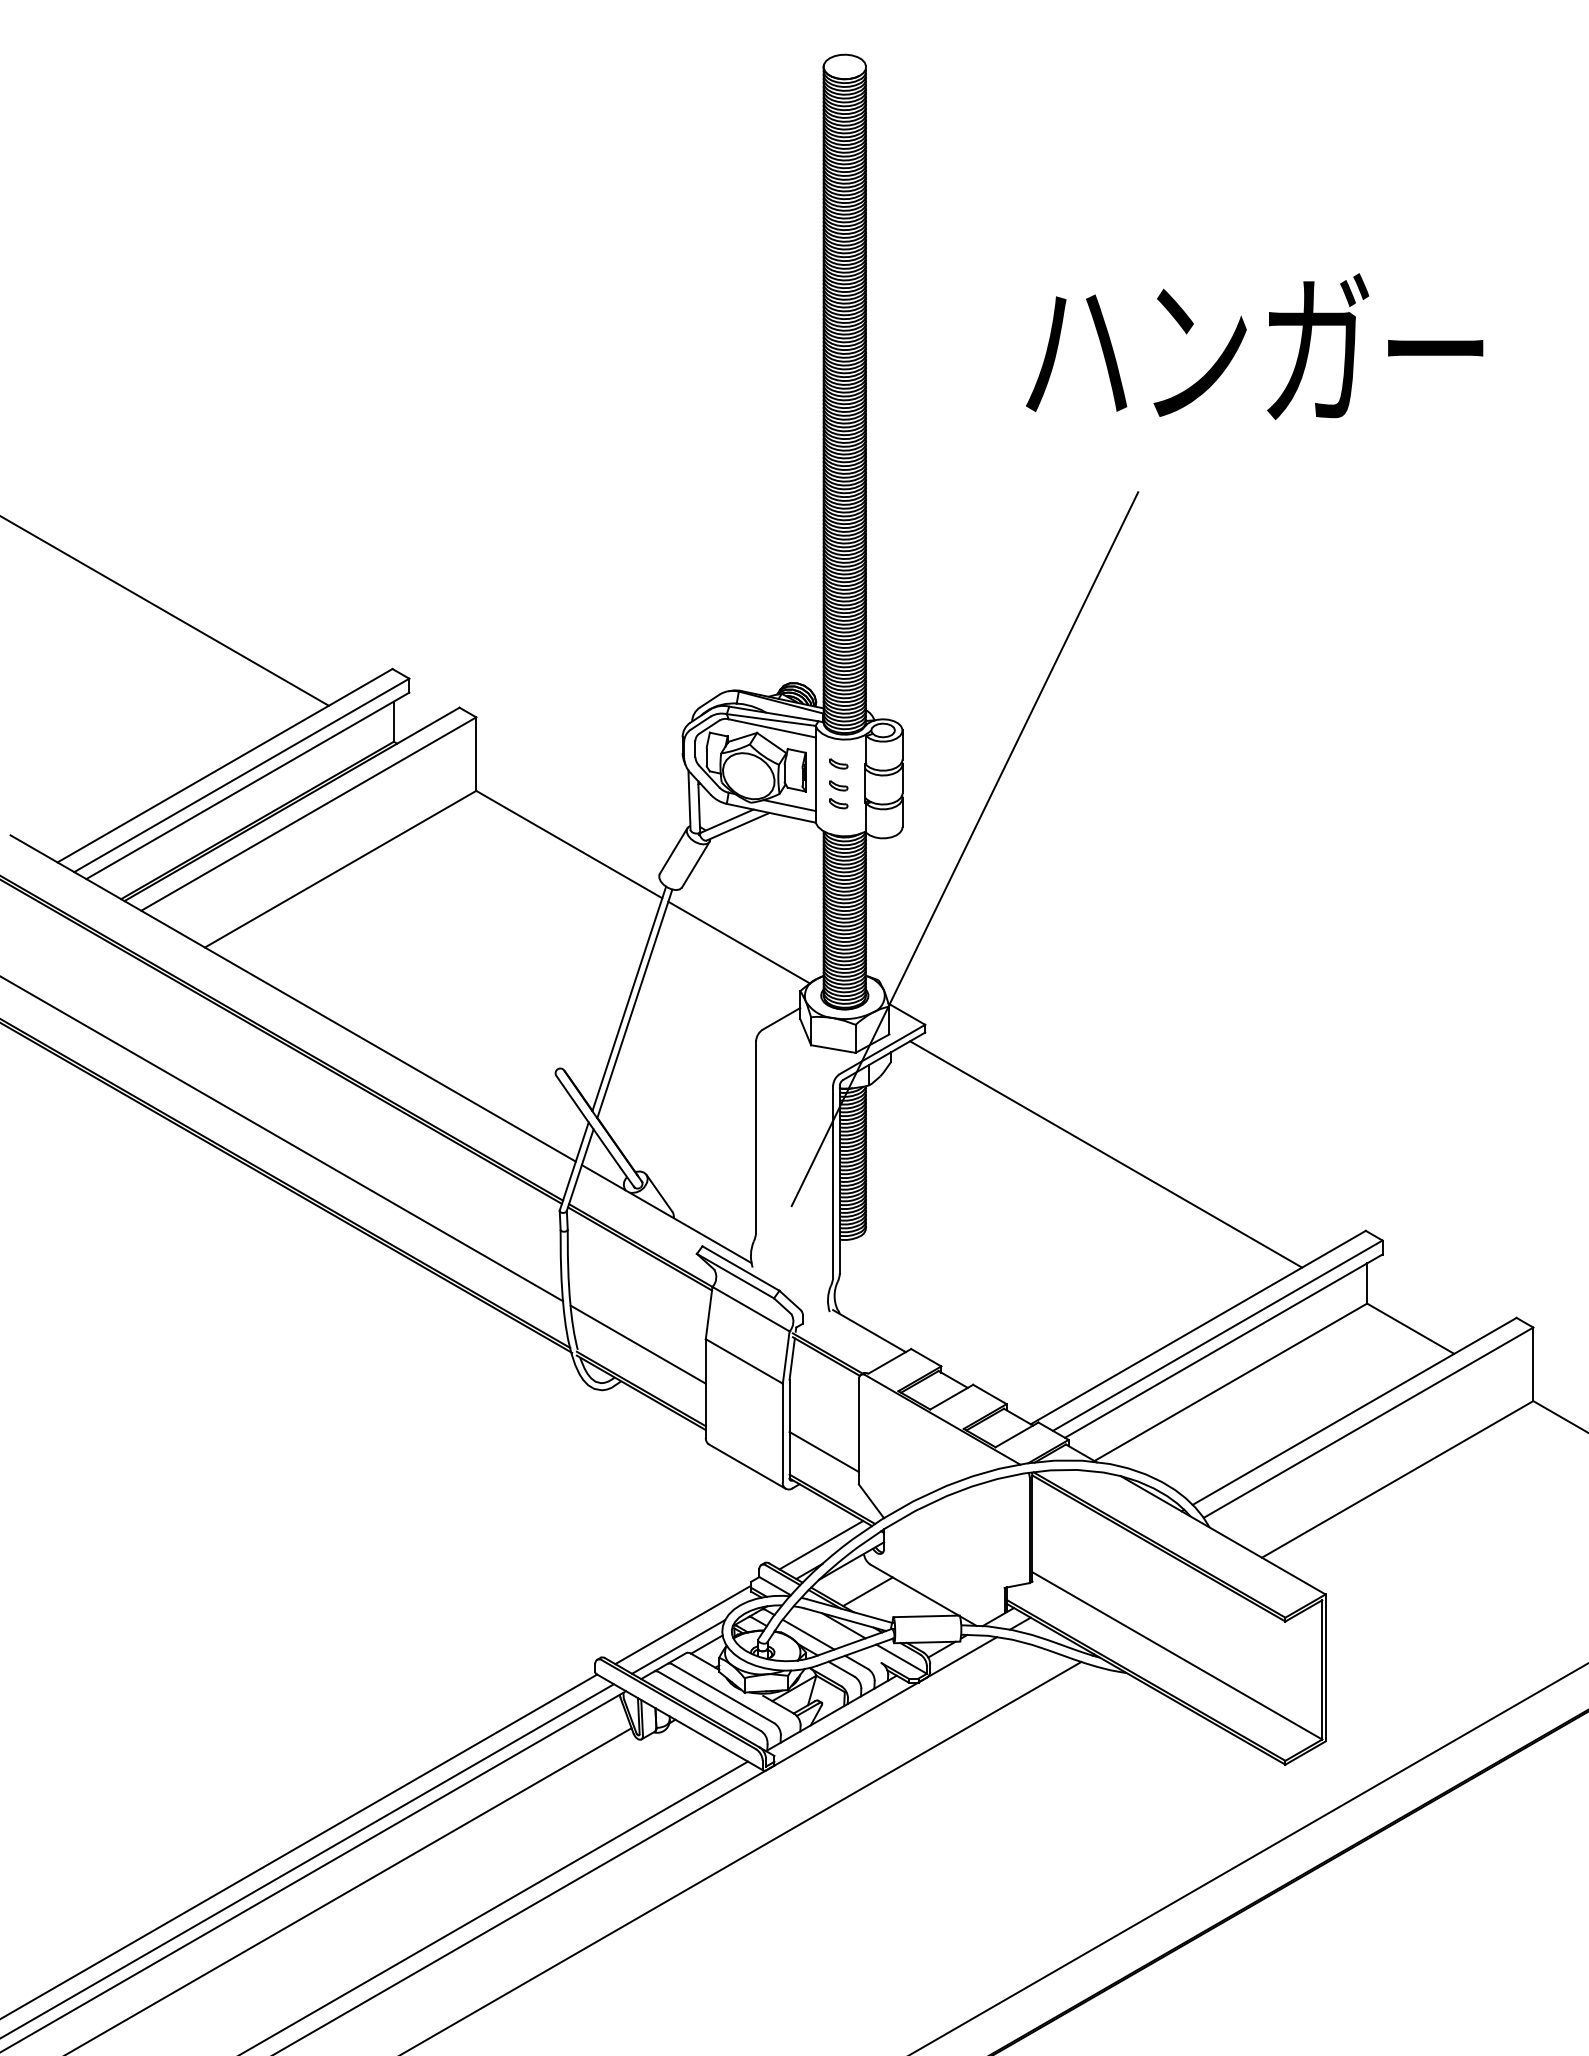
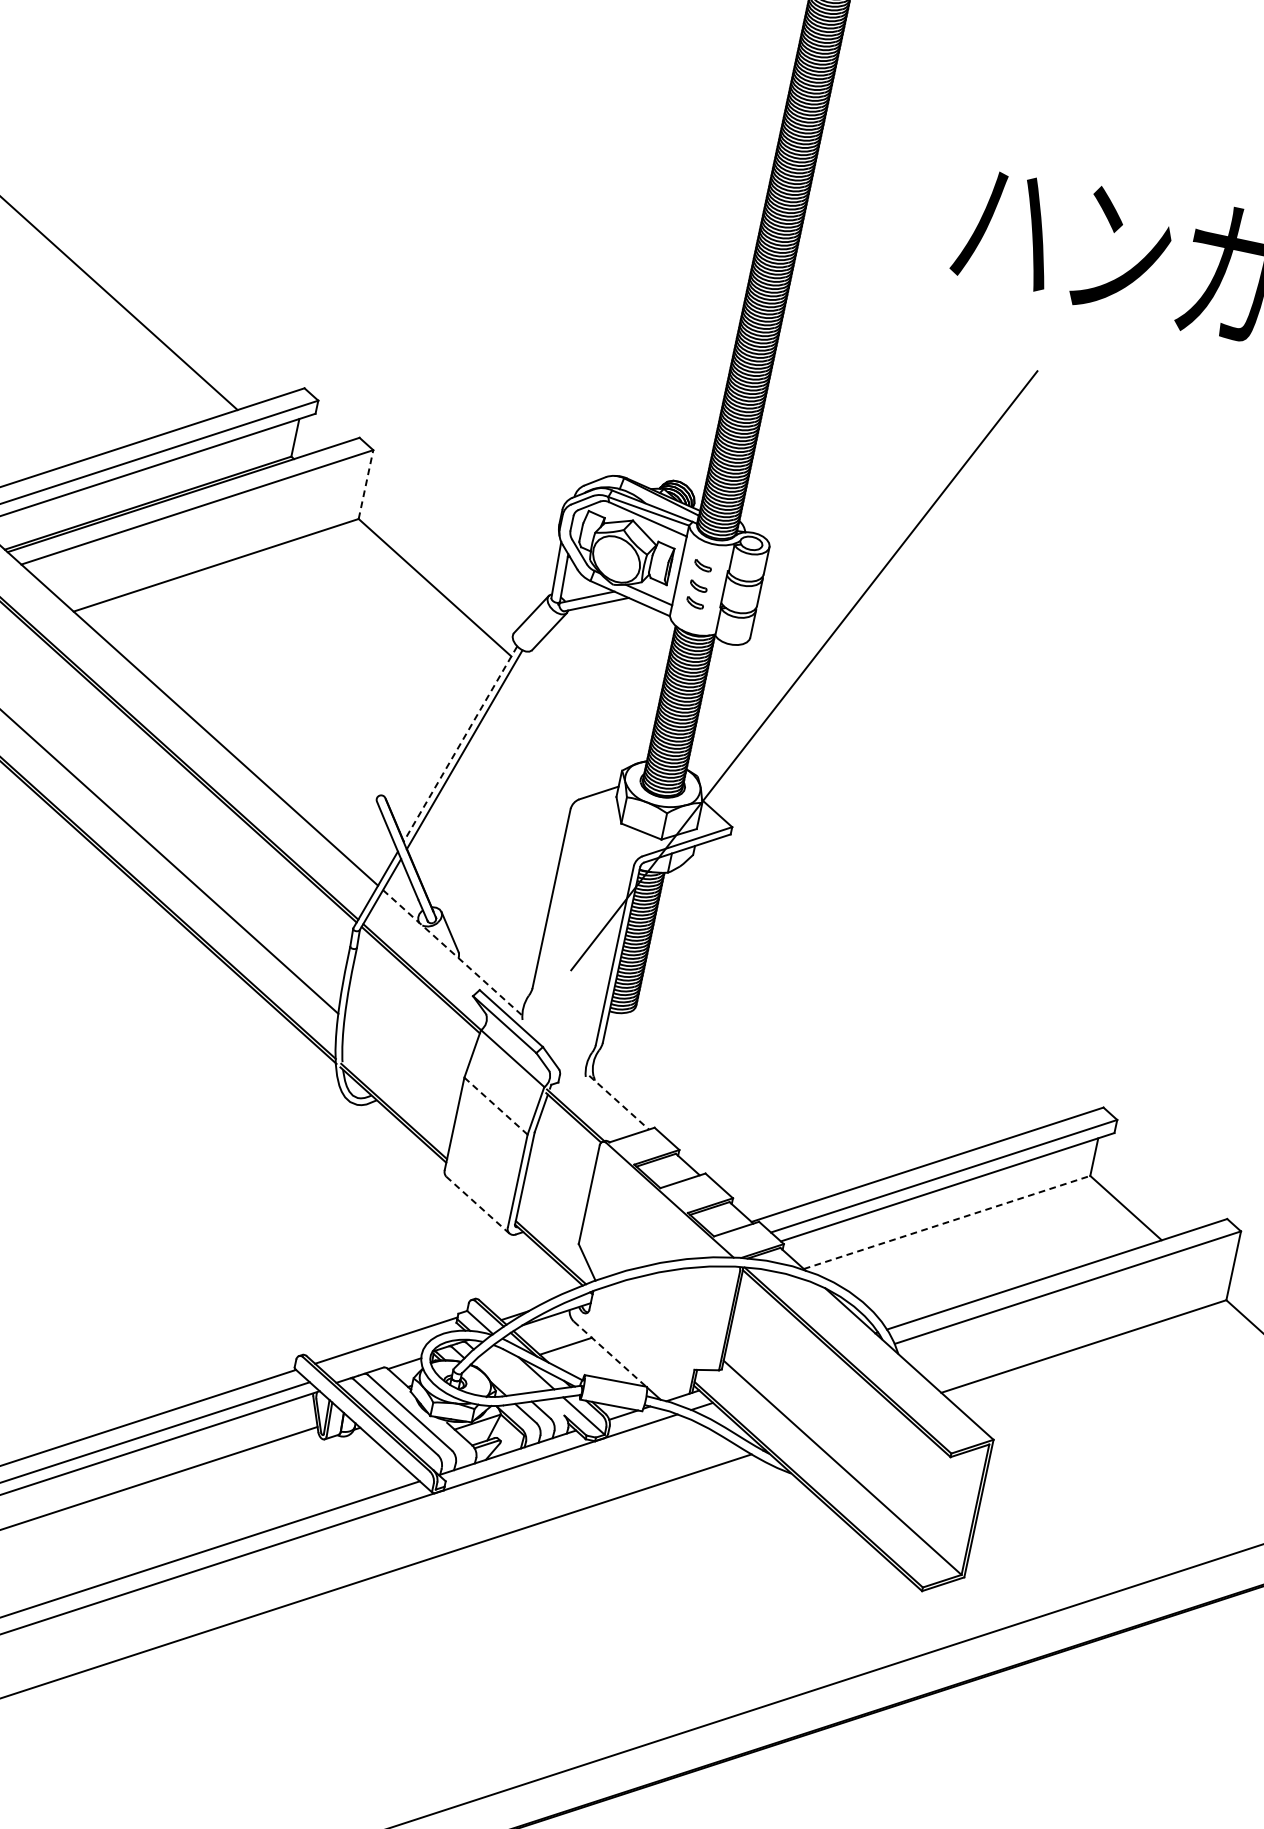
line: (476, 754) -> (366, 484), solid -> dashed
line: (739, 942) -> (574, 713), removed
line: (629, 999) -> (460, 744), solid -> dashed
line: (1106, 1154) -> (876, 984), removed
line: (666, 1214) -> (452, 953), solid -> dashed
line: (869, 1331) -> (619, 1103), solid -> dashed
line: (637, 1344) -> (399, 1069), removed
line: (744, 1361) -> (496, 1106), solid -> dashed
line: (1231, 1382) -> (947, 1222), solid -> dashed
line: (823, 1452) -> (551, 1207), removed
line: (747, 1466) -> (478, 1205), solid -> dashed
line: (821, 1544) -> (531, 1292), removed
line: (914, 1590) -> (609, 1354), solid -> dashed
line: (808, 1634) -> (501, 1374), removed
line: (678, 1646) -> (377, 1359), removed

